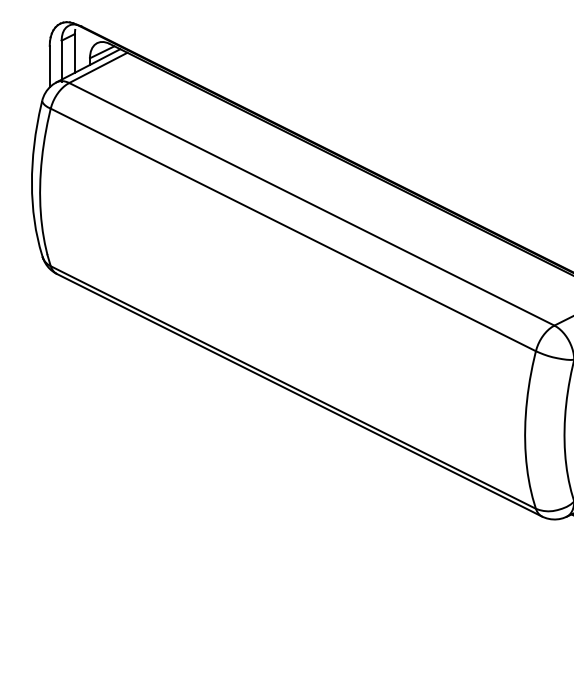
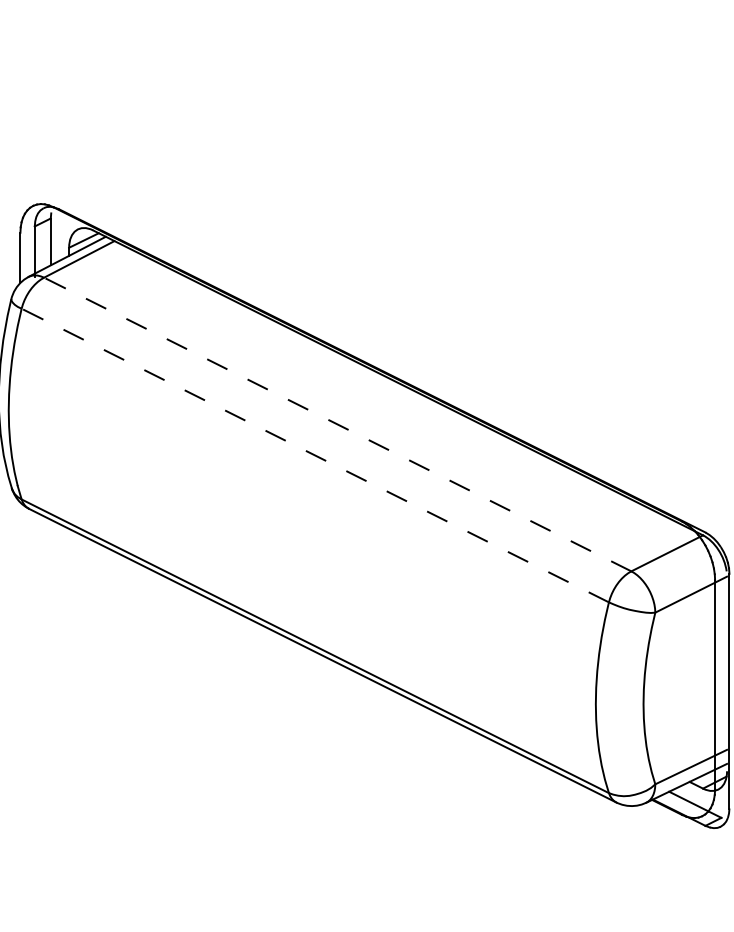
line: (311, 204) -> (337, 424), solid -> dashed
line: (292, 229) -> (314, 455), solid -> dashed

